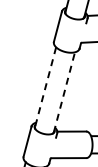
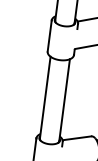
line: (45, 87) -> (45, 97), dashed -> solid
line: (64, 92) -> (64, 100), dashed -> solid

